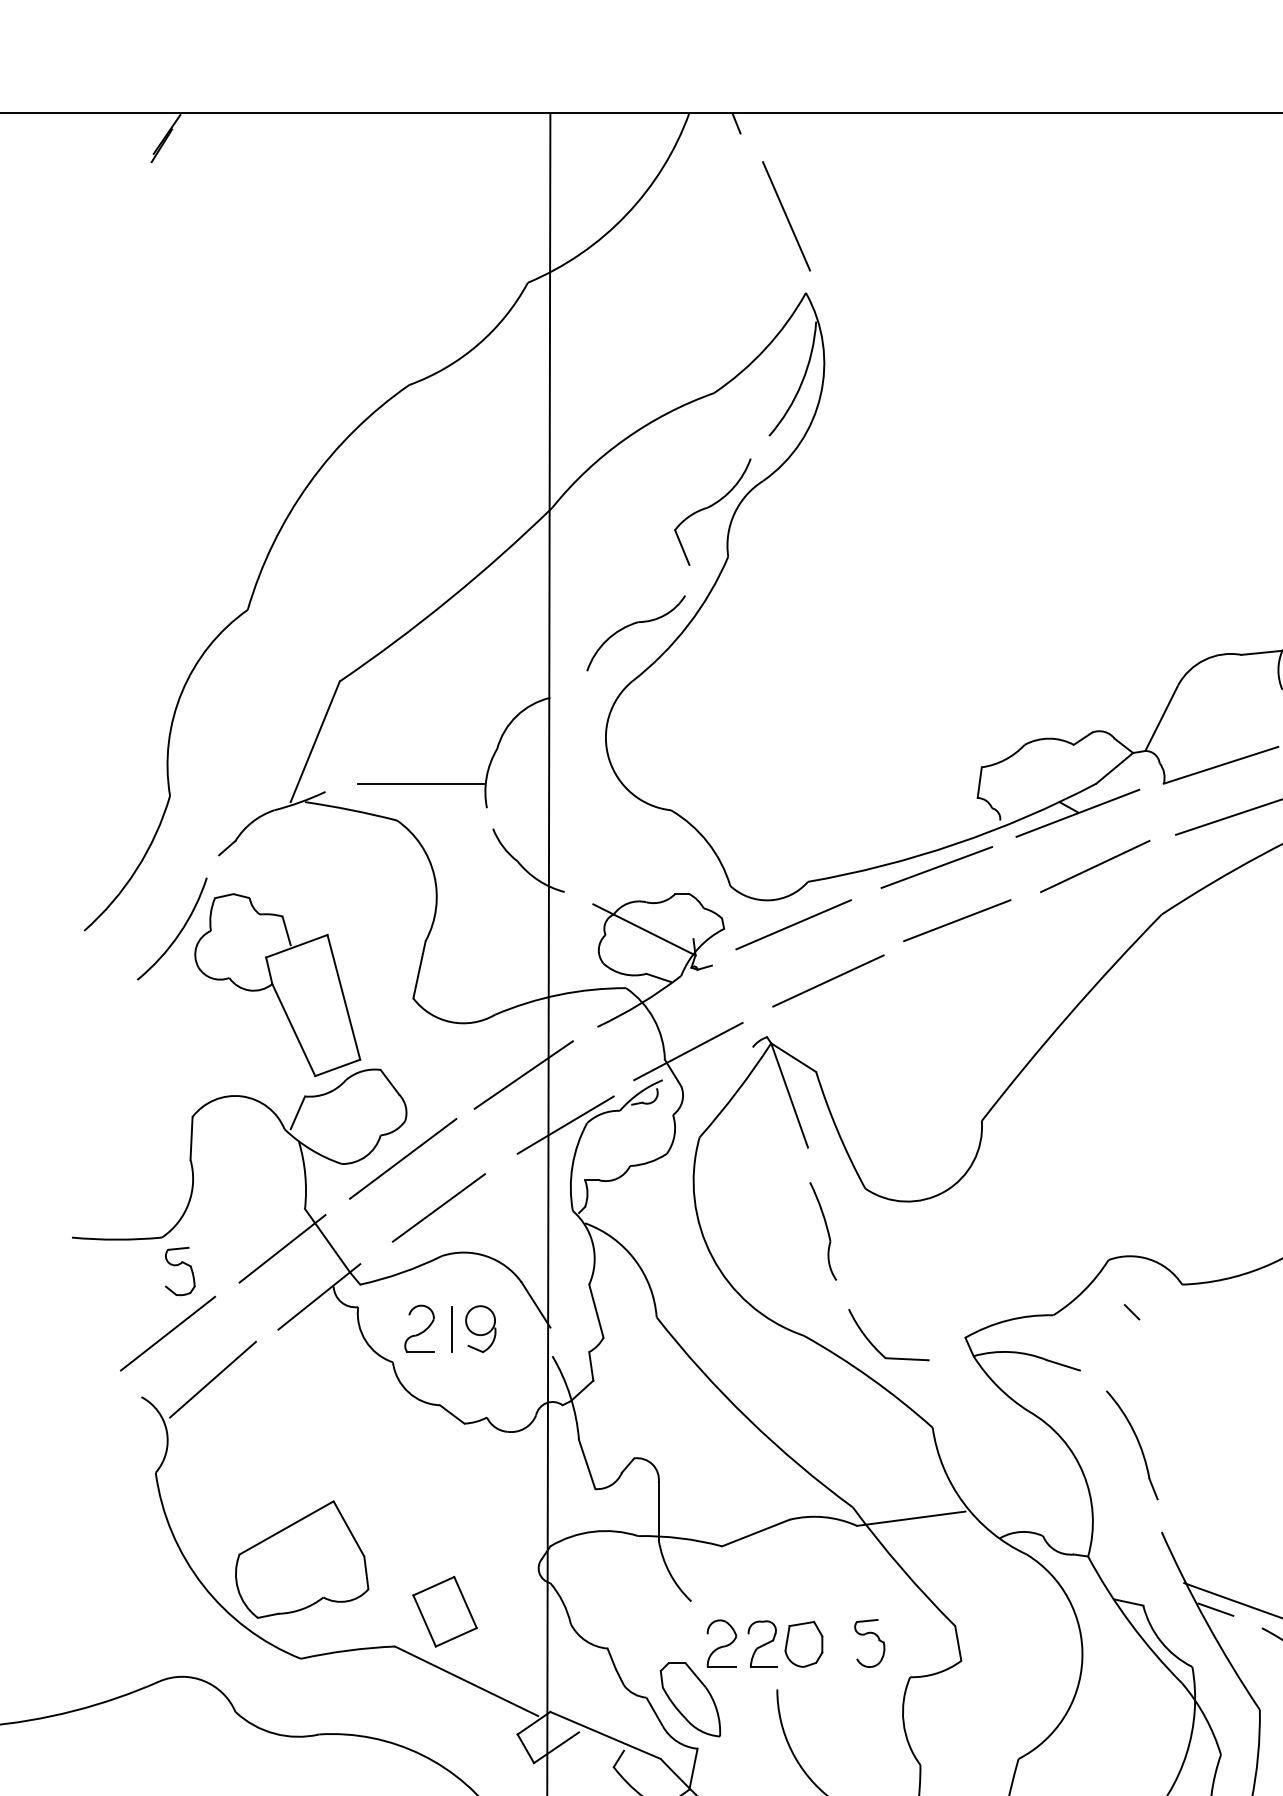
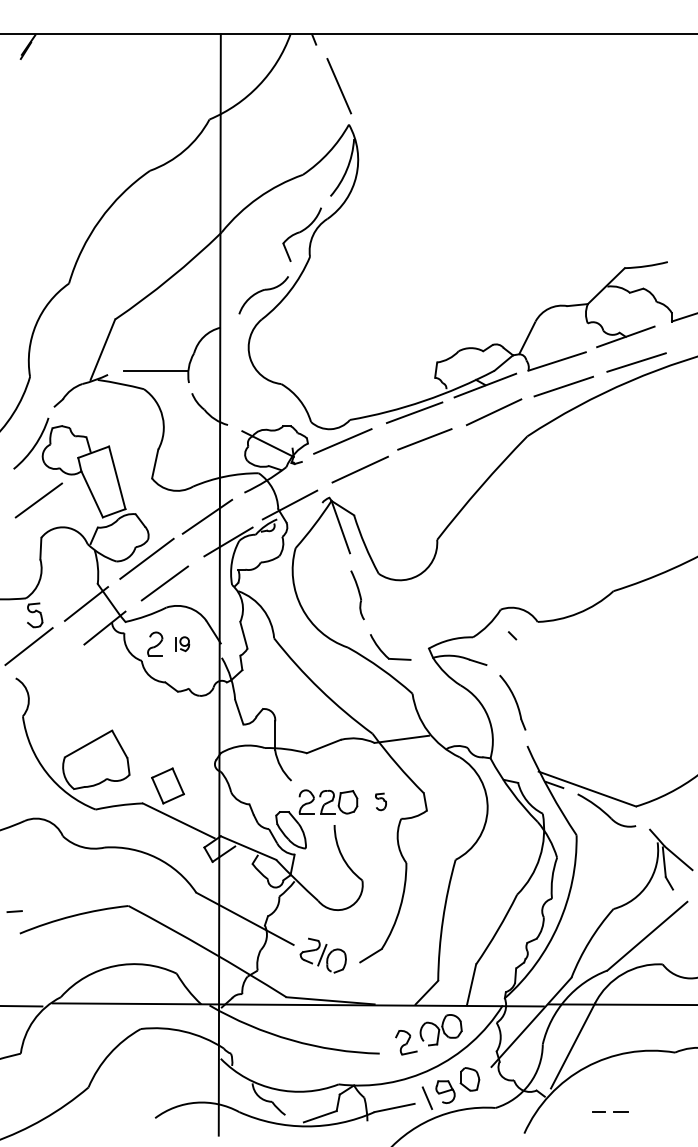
line: (186, 1042) -> (38, 500), added
part: (473, 1327) -> (182, 643), size x0.6
line: (212, 1379) -> (51, 669), removed
part: (868, 1642) -> (380, 801), size x0.7

